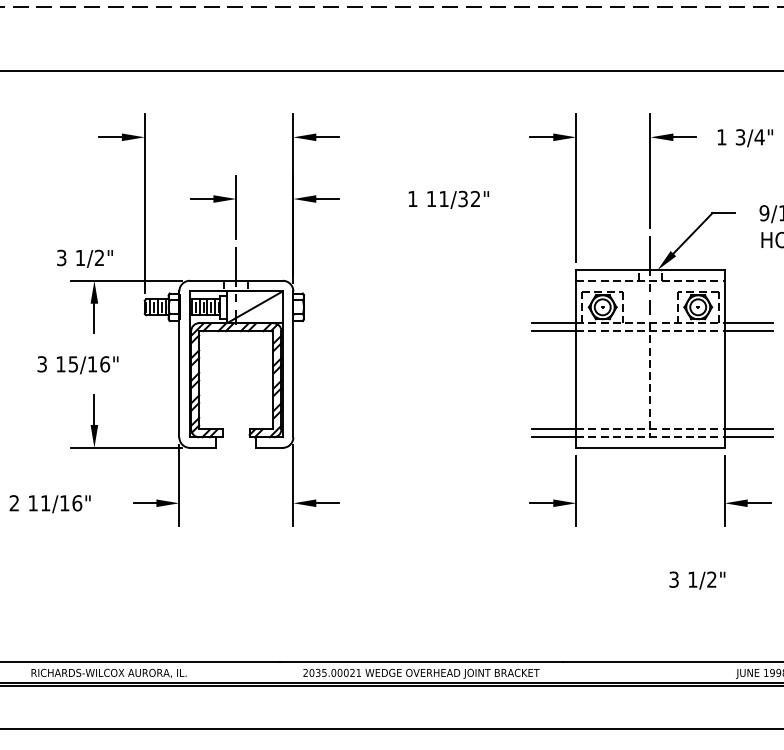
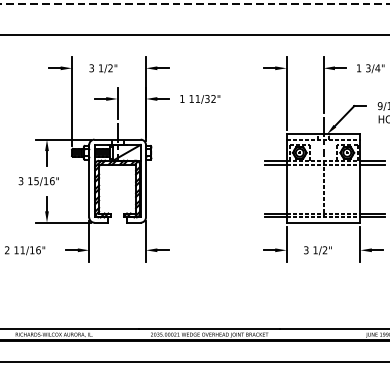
text: (449, 200) -> (200, 99), moved
text: (85, 258) -> (103, 68), moved
text: (696, 580) -> (317, 250), moved

